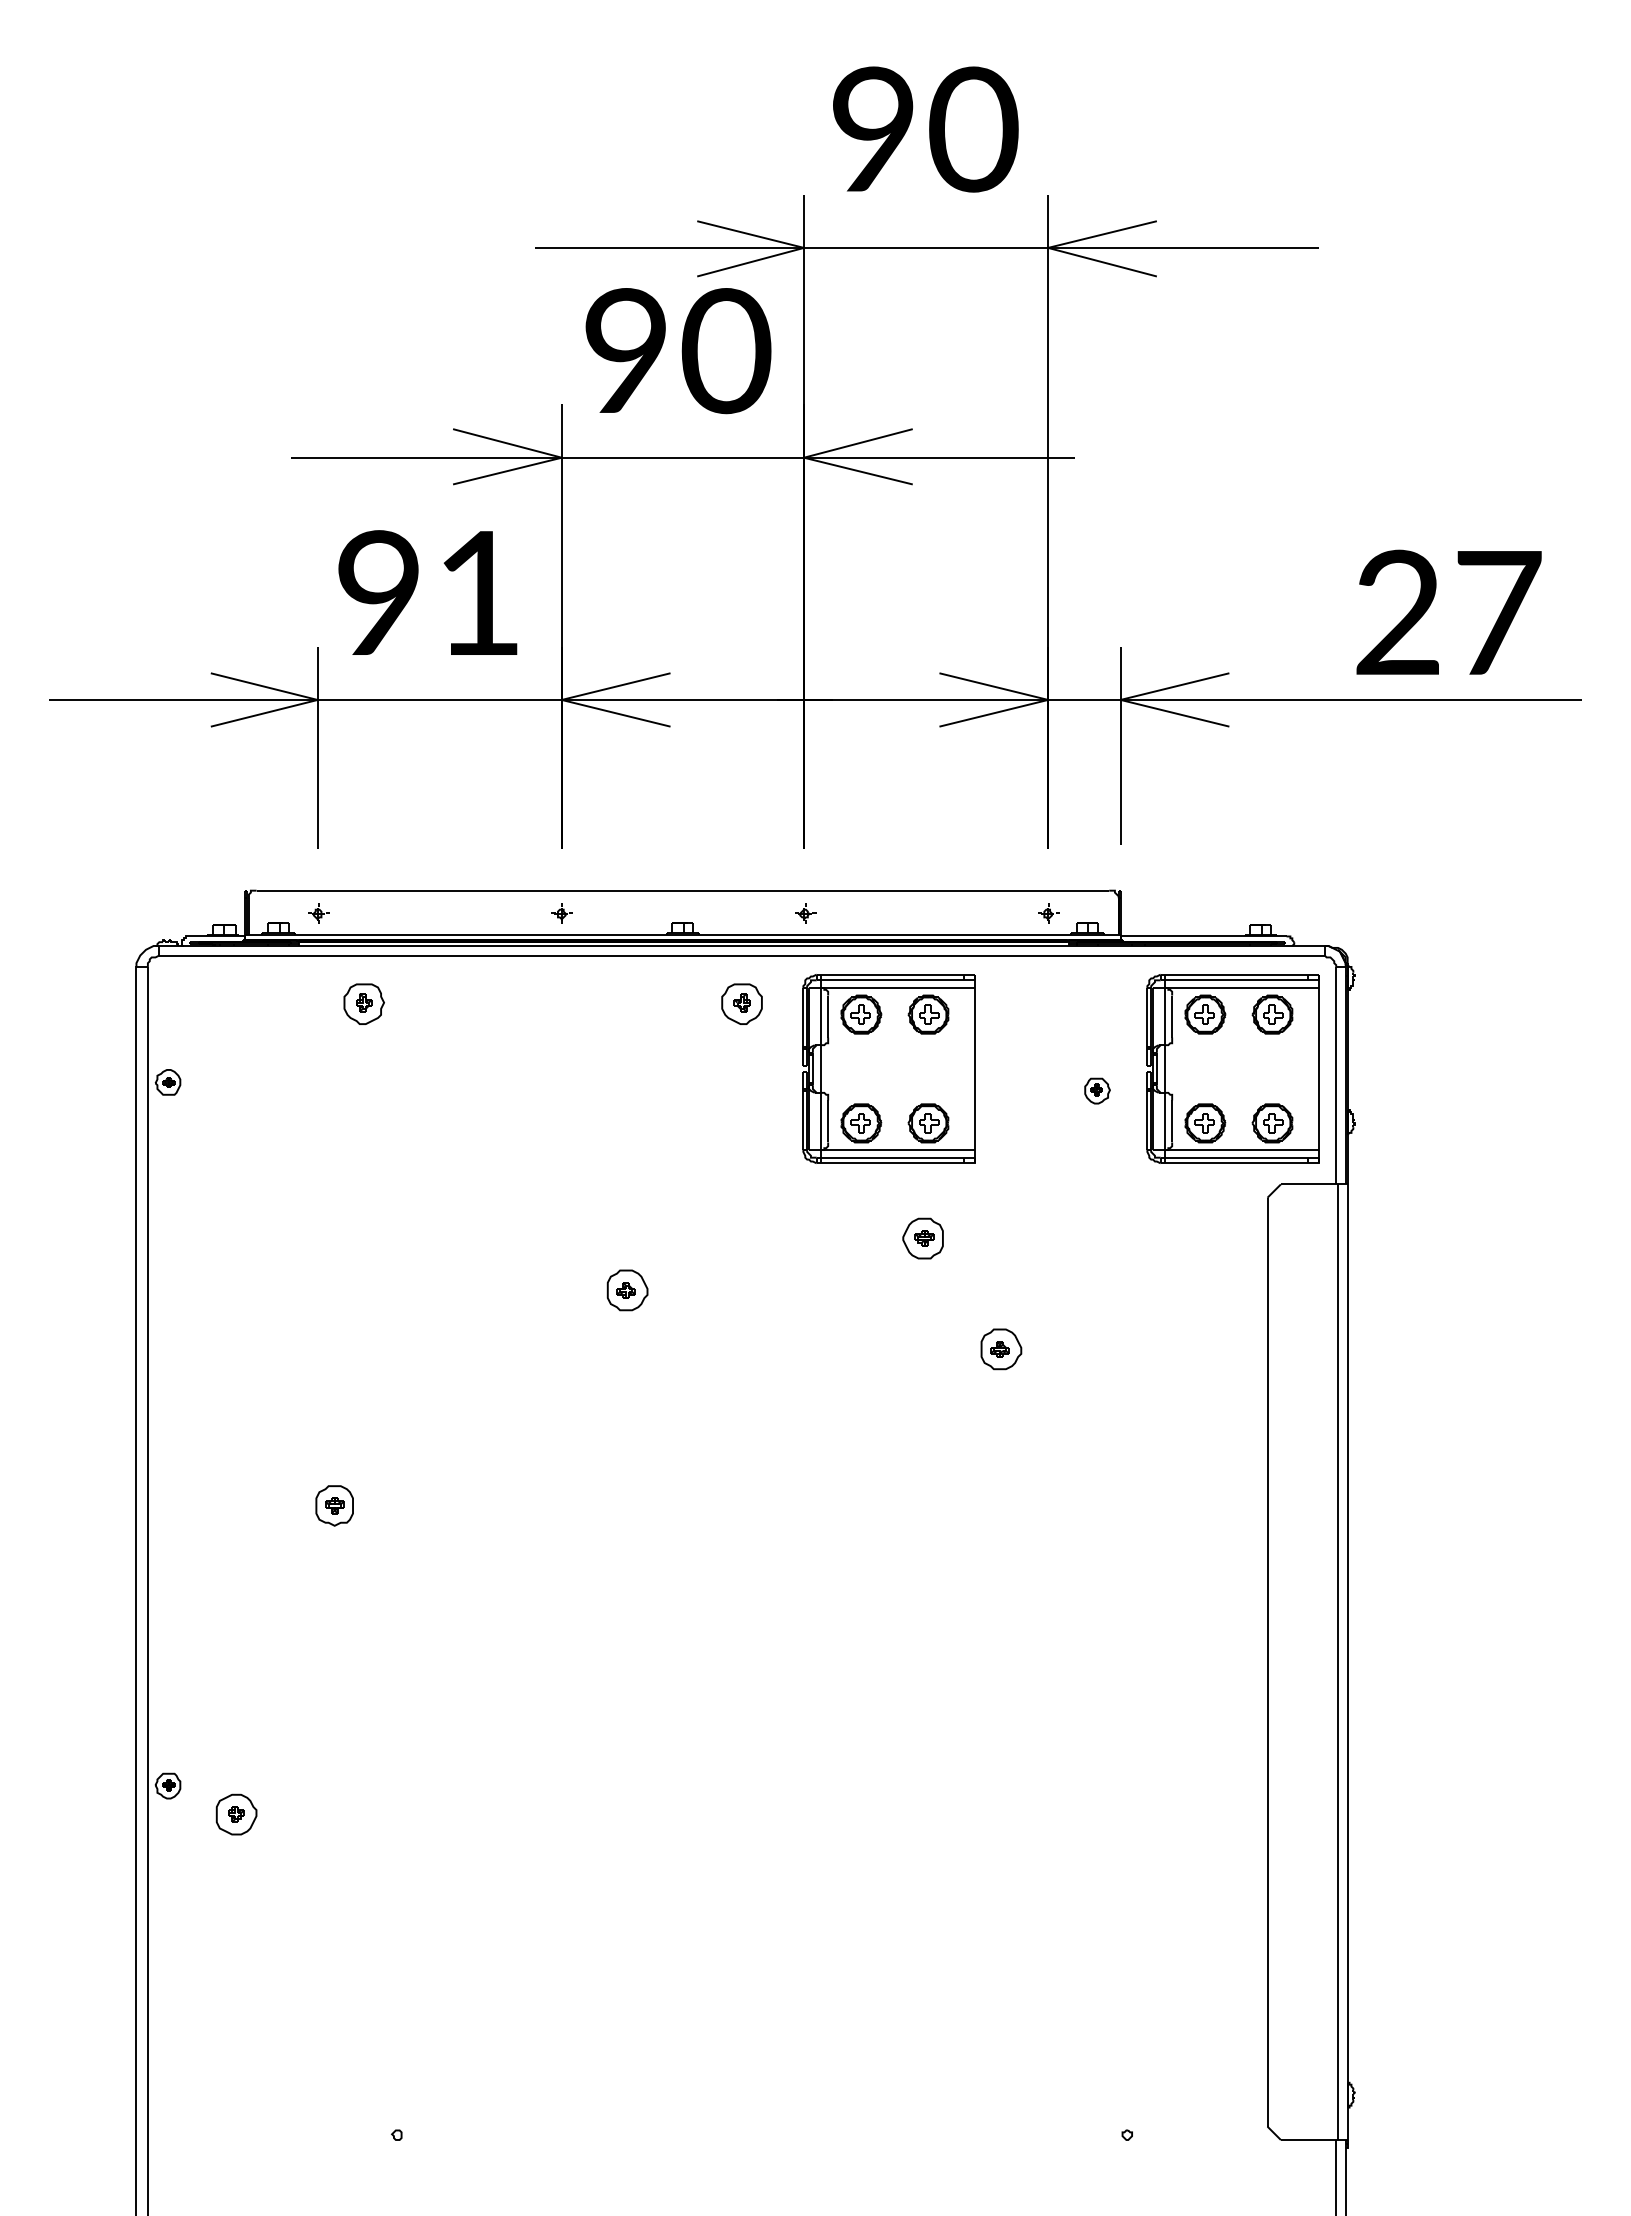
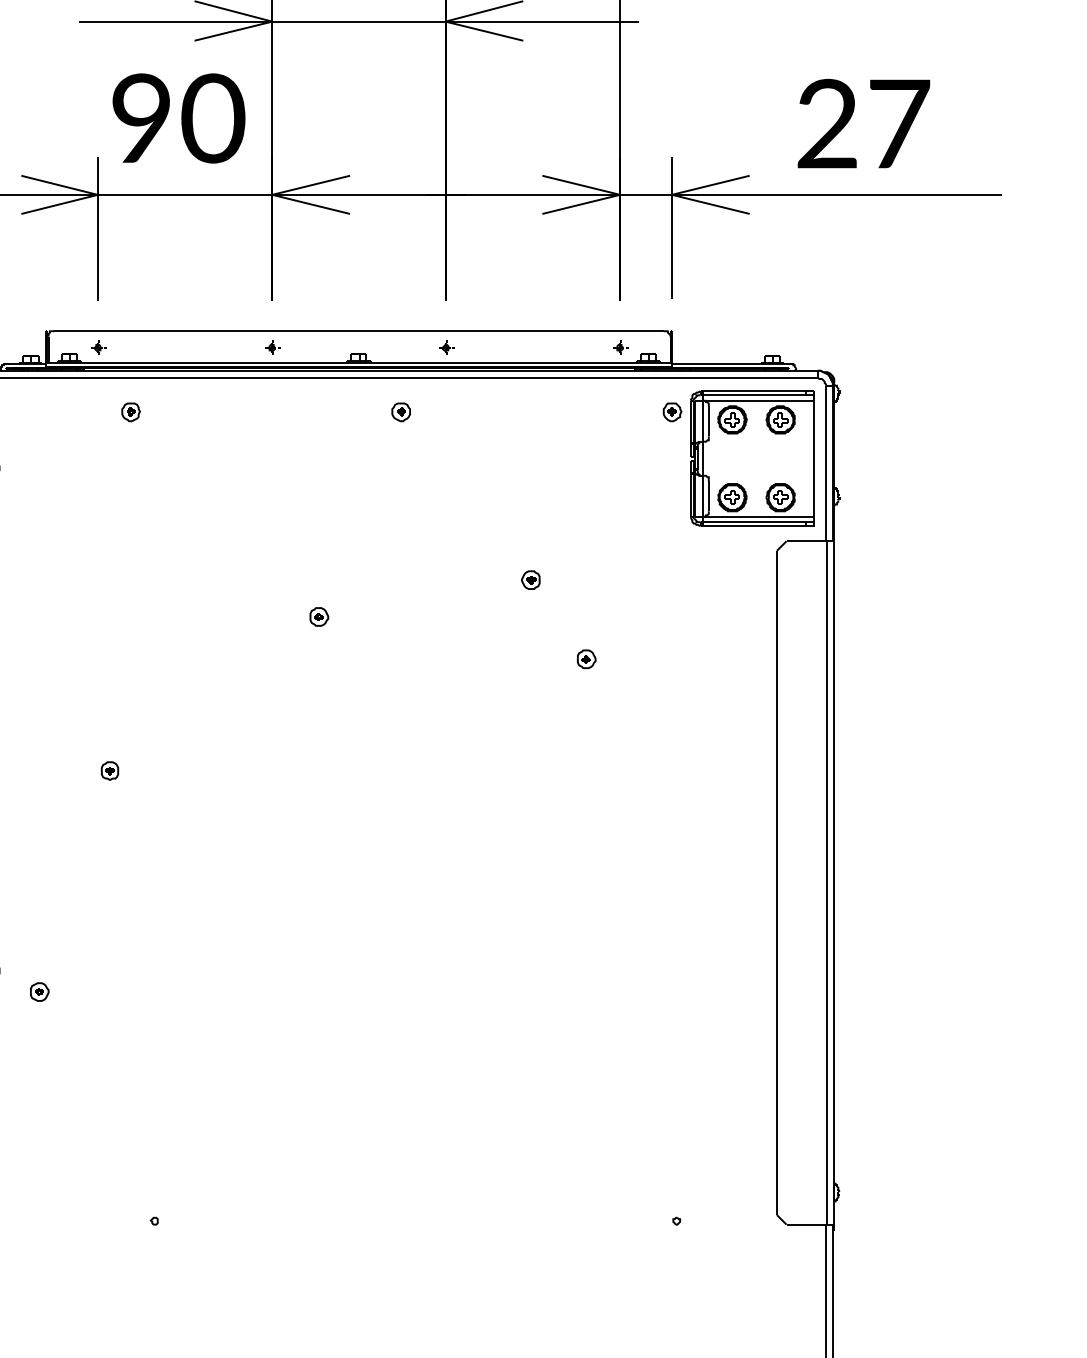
text: (479, 593) -> (213, 118), 91 -> 90
text: (1448, 611) -> (863, 123), moved
part: (364, 1003) -> (131, 411), size x0.62
part: (741, 1003) -> (400, 411), size x0.62
part: (888, 1068) -> (505, 458), removed
part: (1097, 1090) -> (672, 411), moved
part: (923, 1238) -> (530, 579), size x0.62
part: (627, 1289) -> (319, 616), size x0.62
part: (1001, 1349) -> (586, 659), size x0.62
part: (334, 1505) -> (109, 770), size x0.62
part: (236, 1814) -> (39, 991), size x0.62

